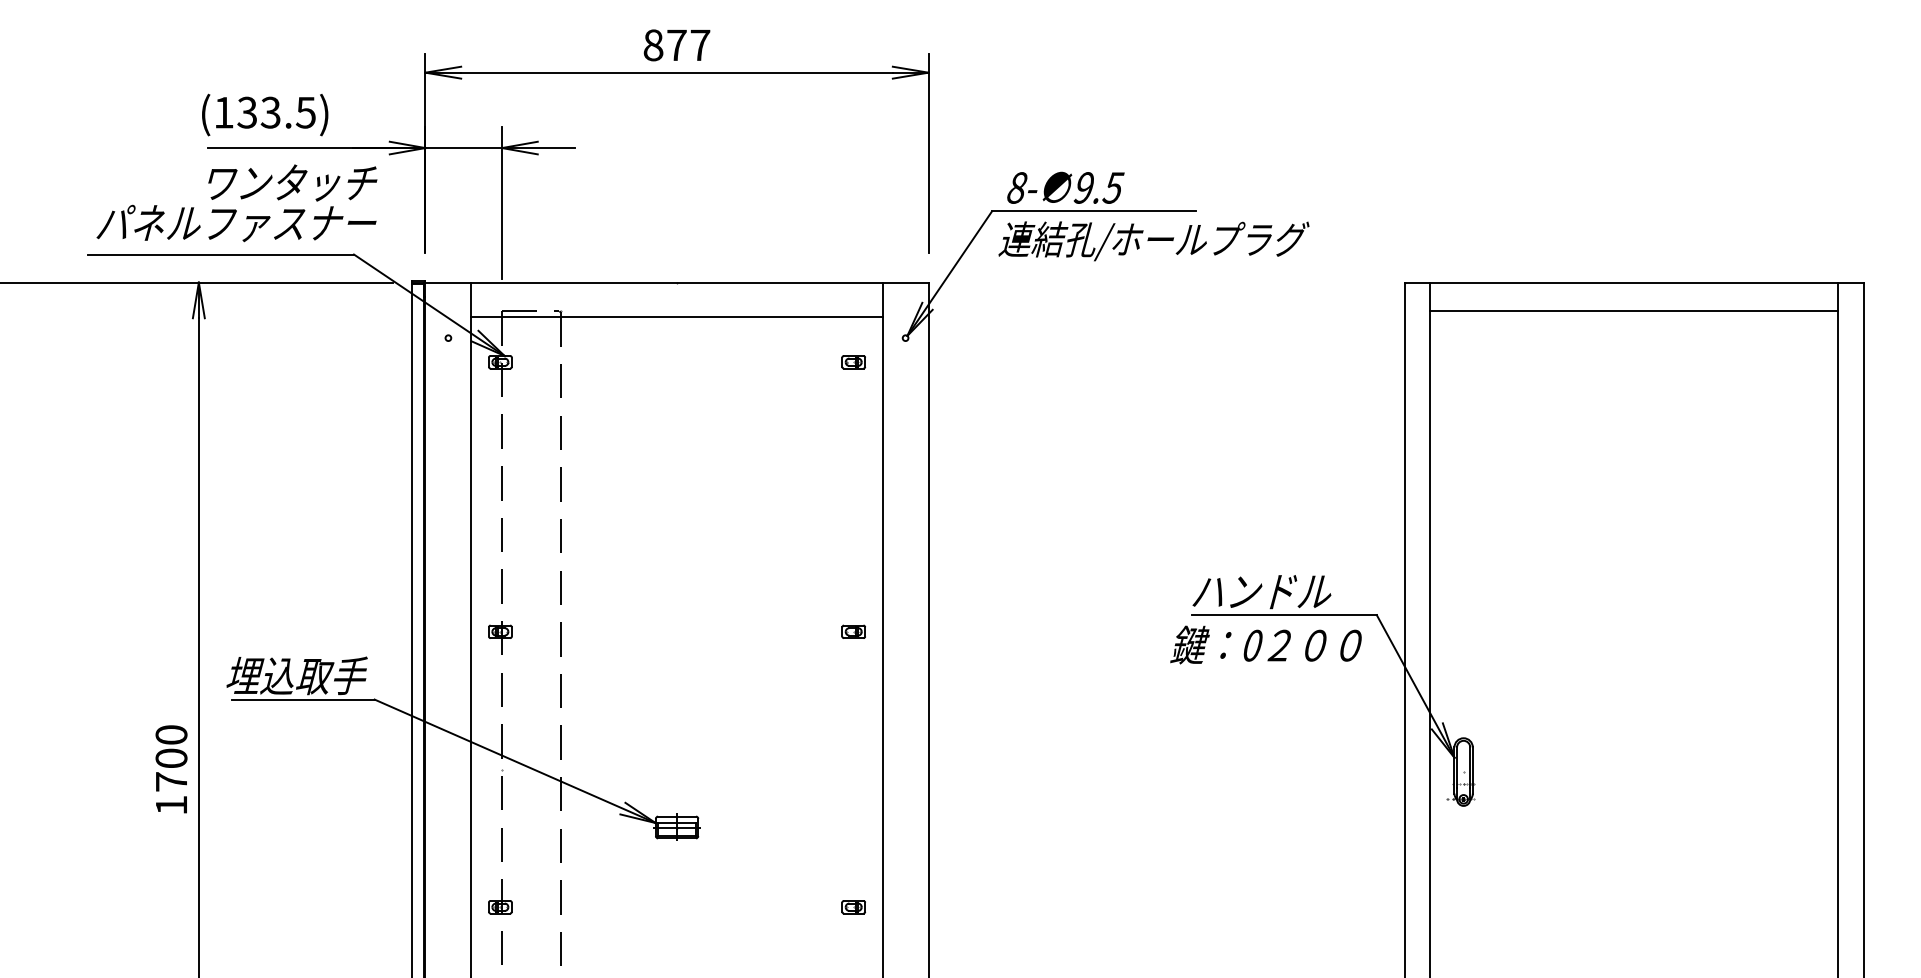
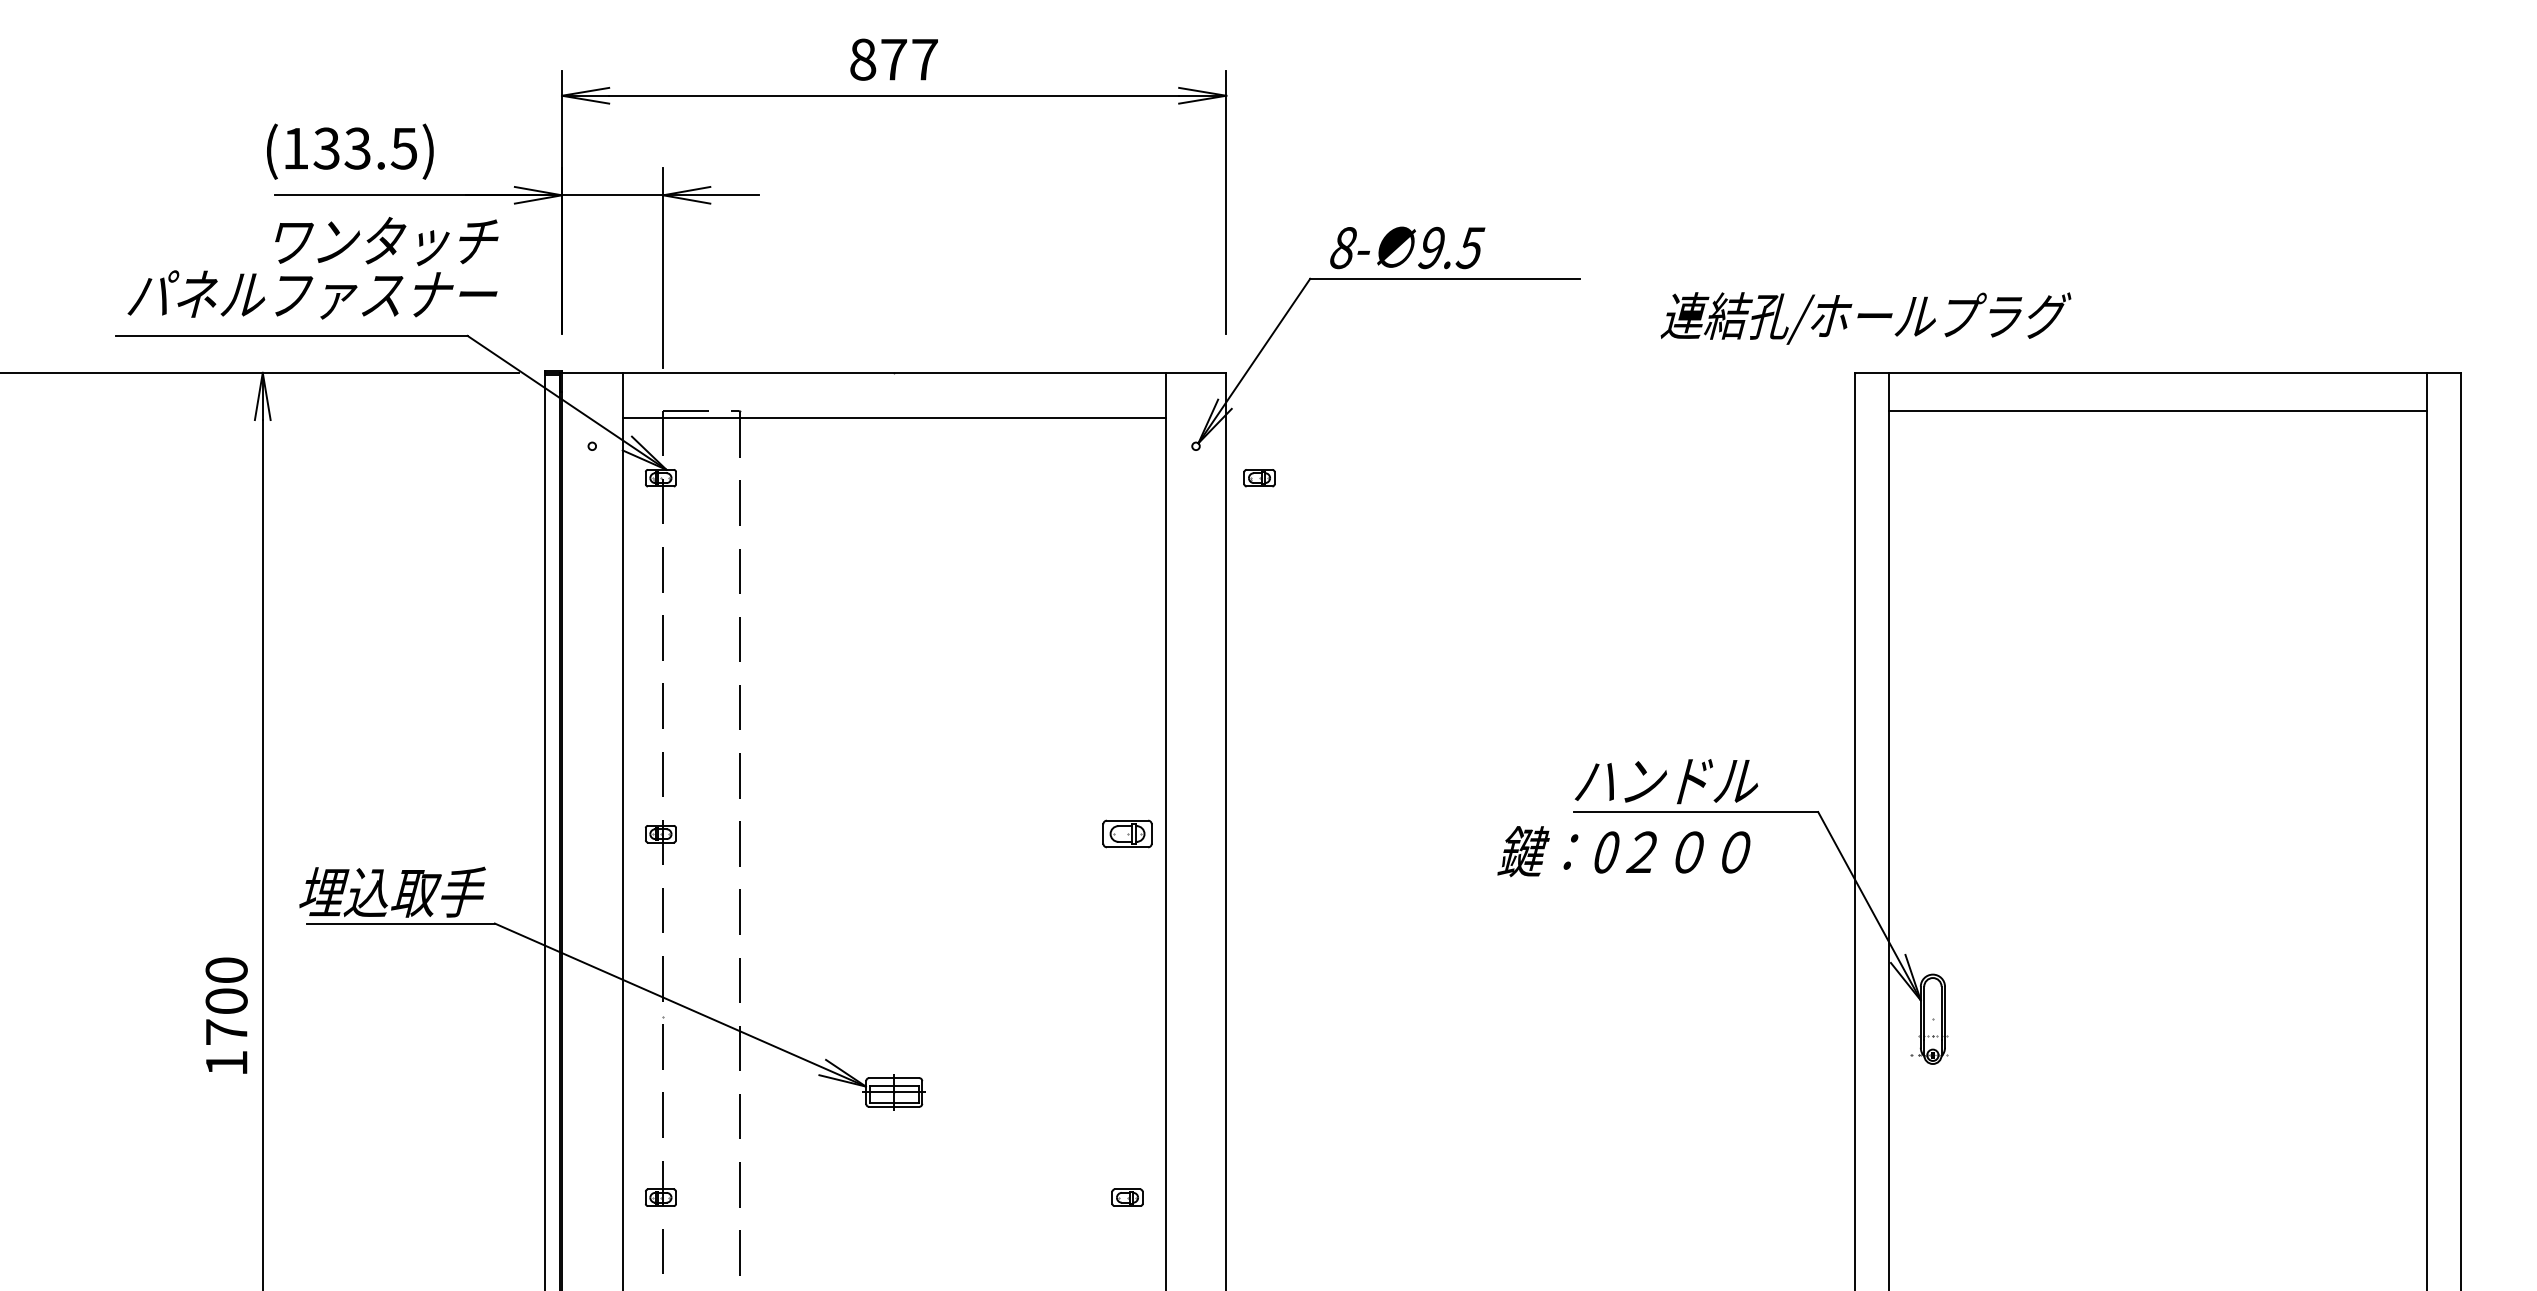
text: (1153, 241) -> (1865, 318), moved
part: (853, 362) -> (1259, 478), moved
part: (853, 632) -> (1127, 834), size x1.6
text: (1265, 645) -> (1623, 851), moved

